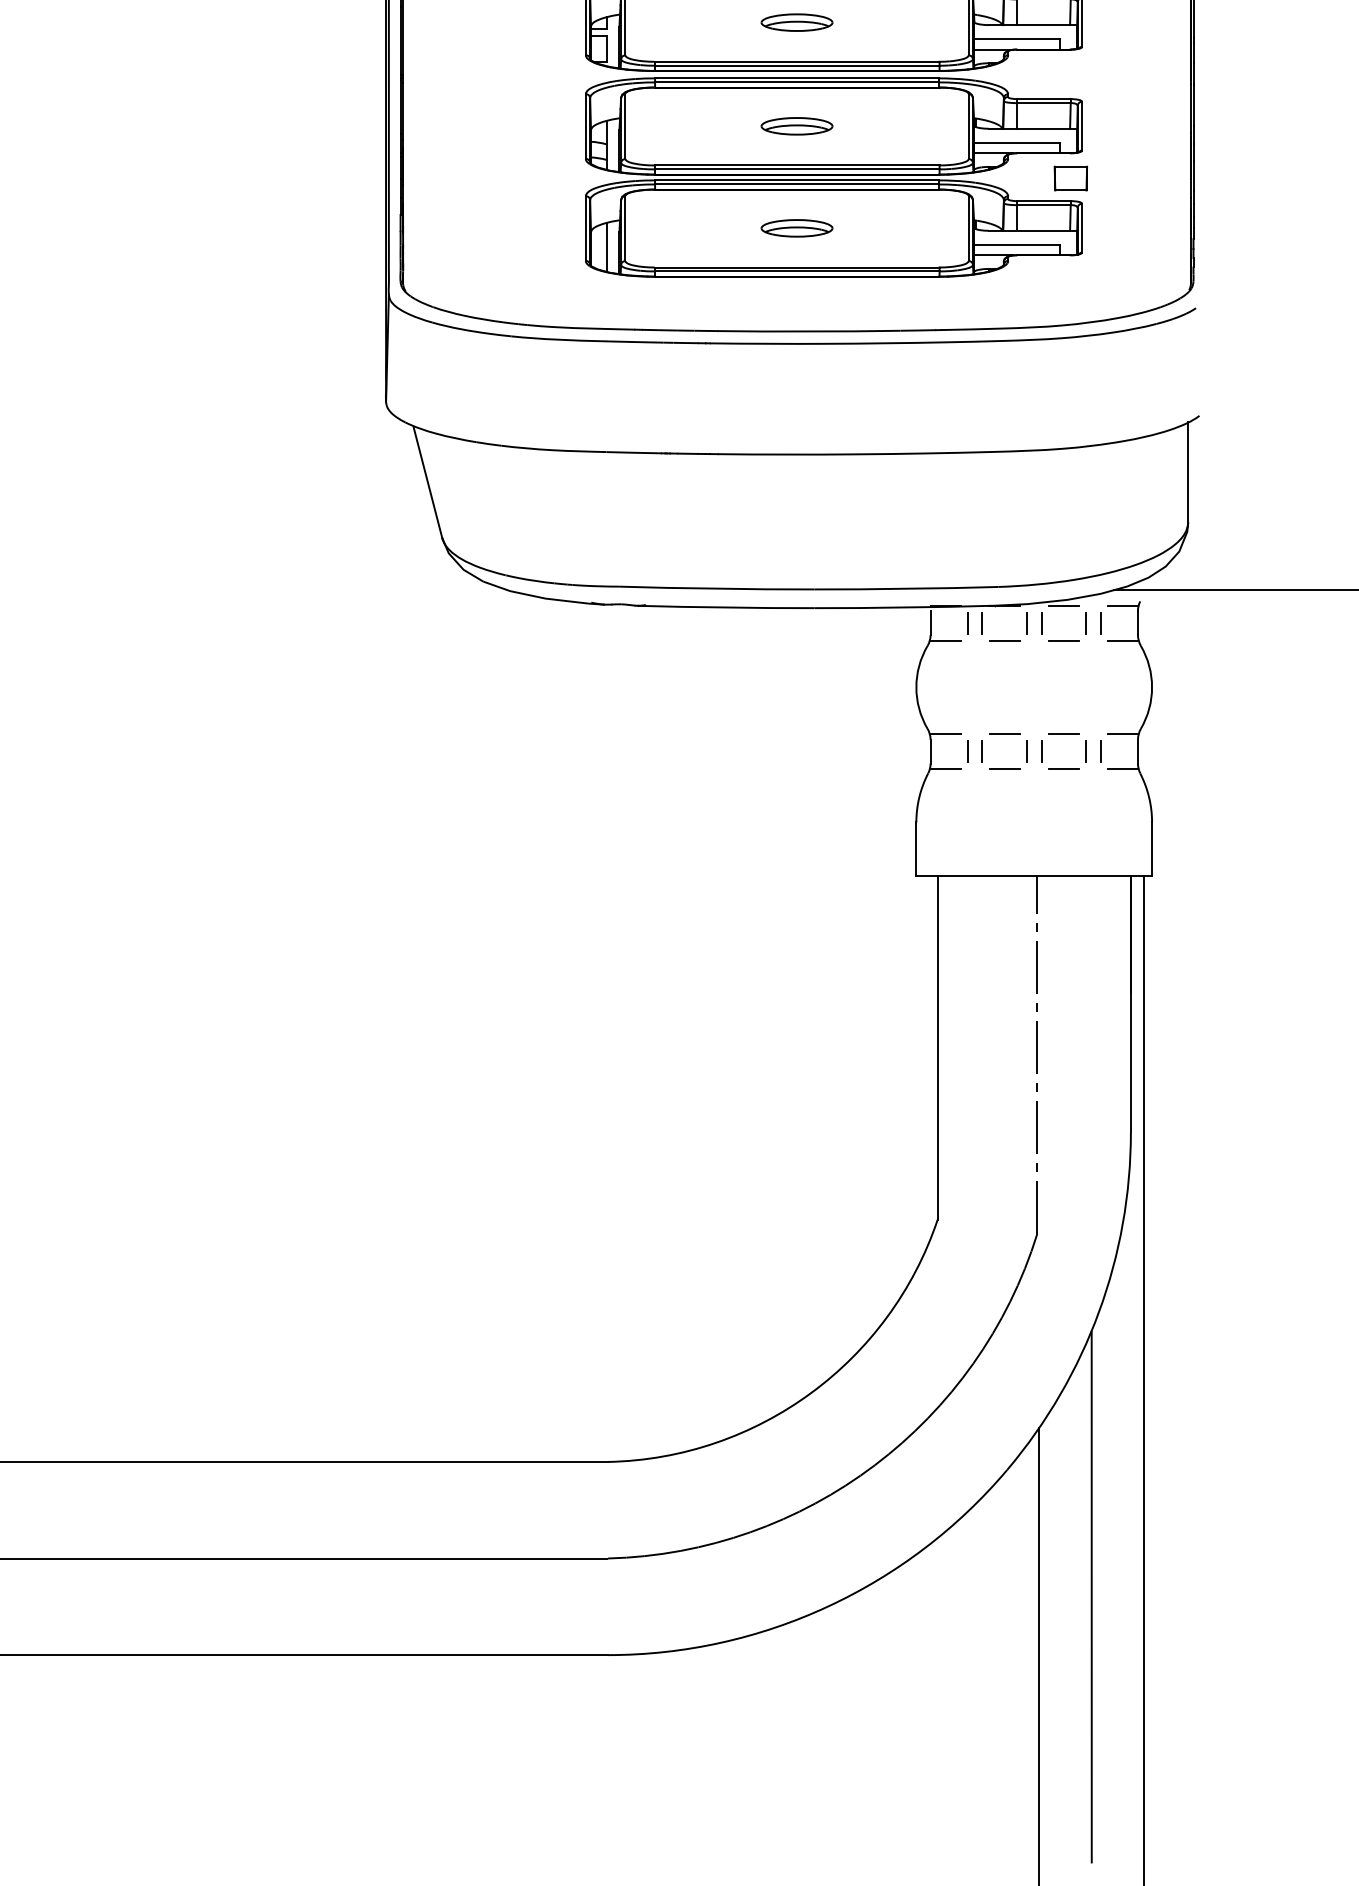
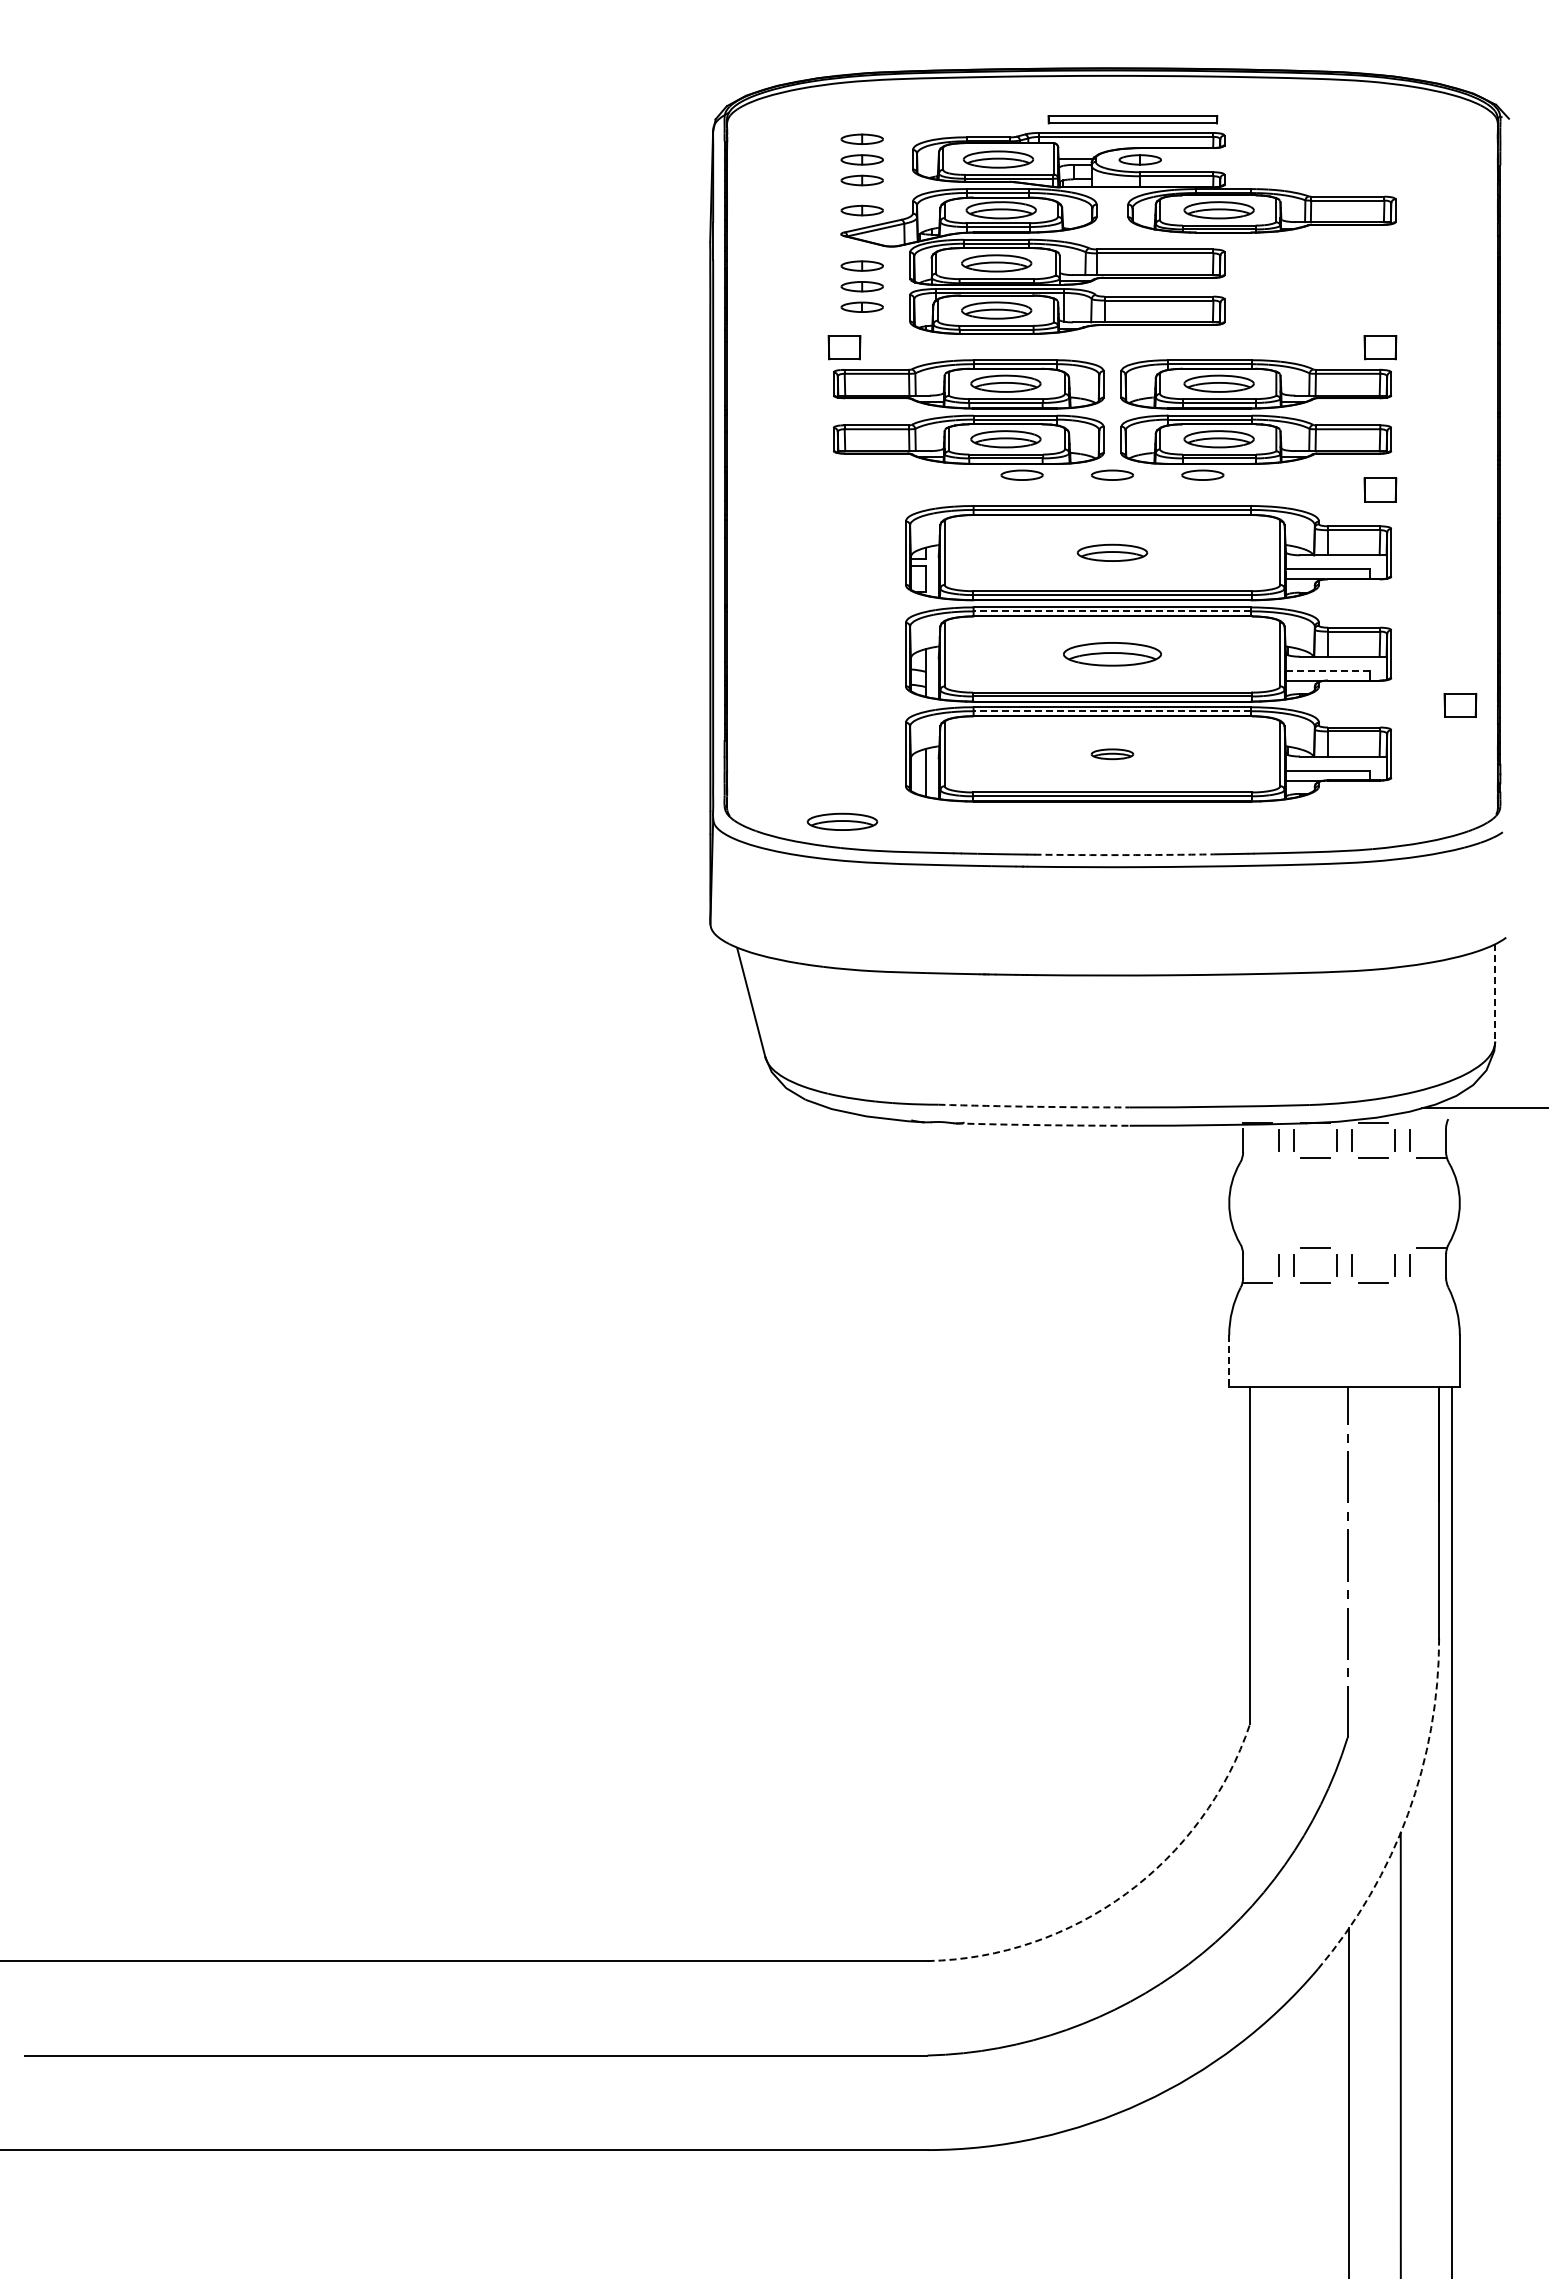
line: (797, 82) -> (1112, 611), solid -> dashed
part: (797, 126) -> (1112, 654), size x1.4
line: (1017, 142) -> (1328, 670), solid -> dashed
part: (1070, 178) -> (1460, 705), moved
line: (797, 184) -> (1112, 711), solid -> dashed
part: (797, 228) -> (1112, 754), size x0.6
part: (521, 297) -> (842, 821), added
arc: (809, 331) -> (1124, 855), solid -> dashed
line: (1188, 471) -> (1495, 992), solid -> dashed
arc: (717, 588) -> (1034, 1106), solid -> dashed
line: (1123, 605) -> (1431, 1123), removed
arc: (726, 607) -> (1043, 1125), solid -> dashed
line: (945, 641) -> (1257, 1158), removed
line: (945, 733) -> (1257, 1248), removed
line: (1063, 733) -> (1373, 1248), removed
line: (1123, 769) -> (1431, 1283), removed
line: (916, 849) -> (1229, 1361), solid -> dashed
arc: (1098, 1312) -> (1407, 1814), solid -> dashed
arc: (811, 1392) -> (1126, 1893), solid -> dashed

